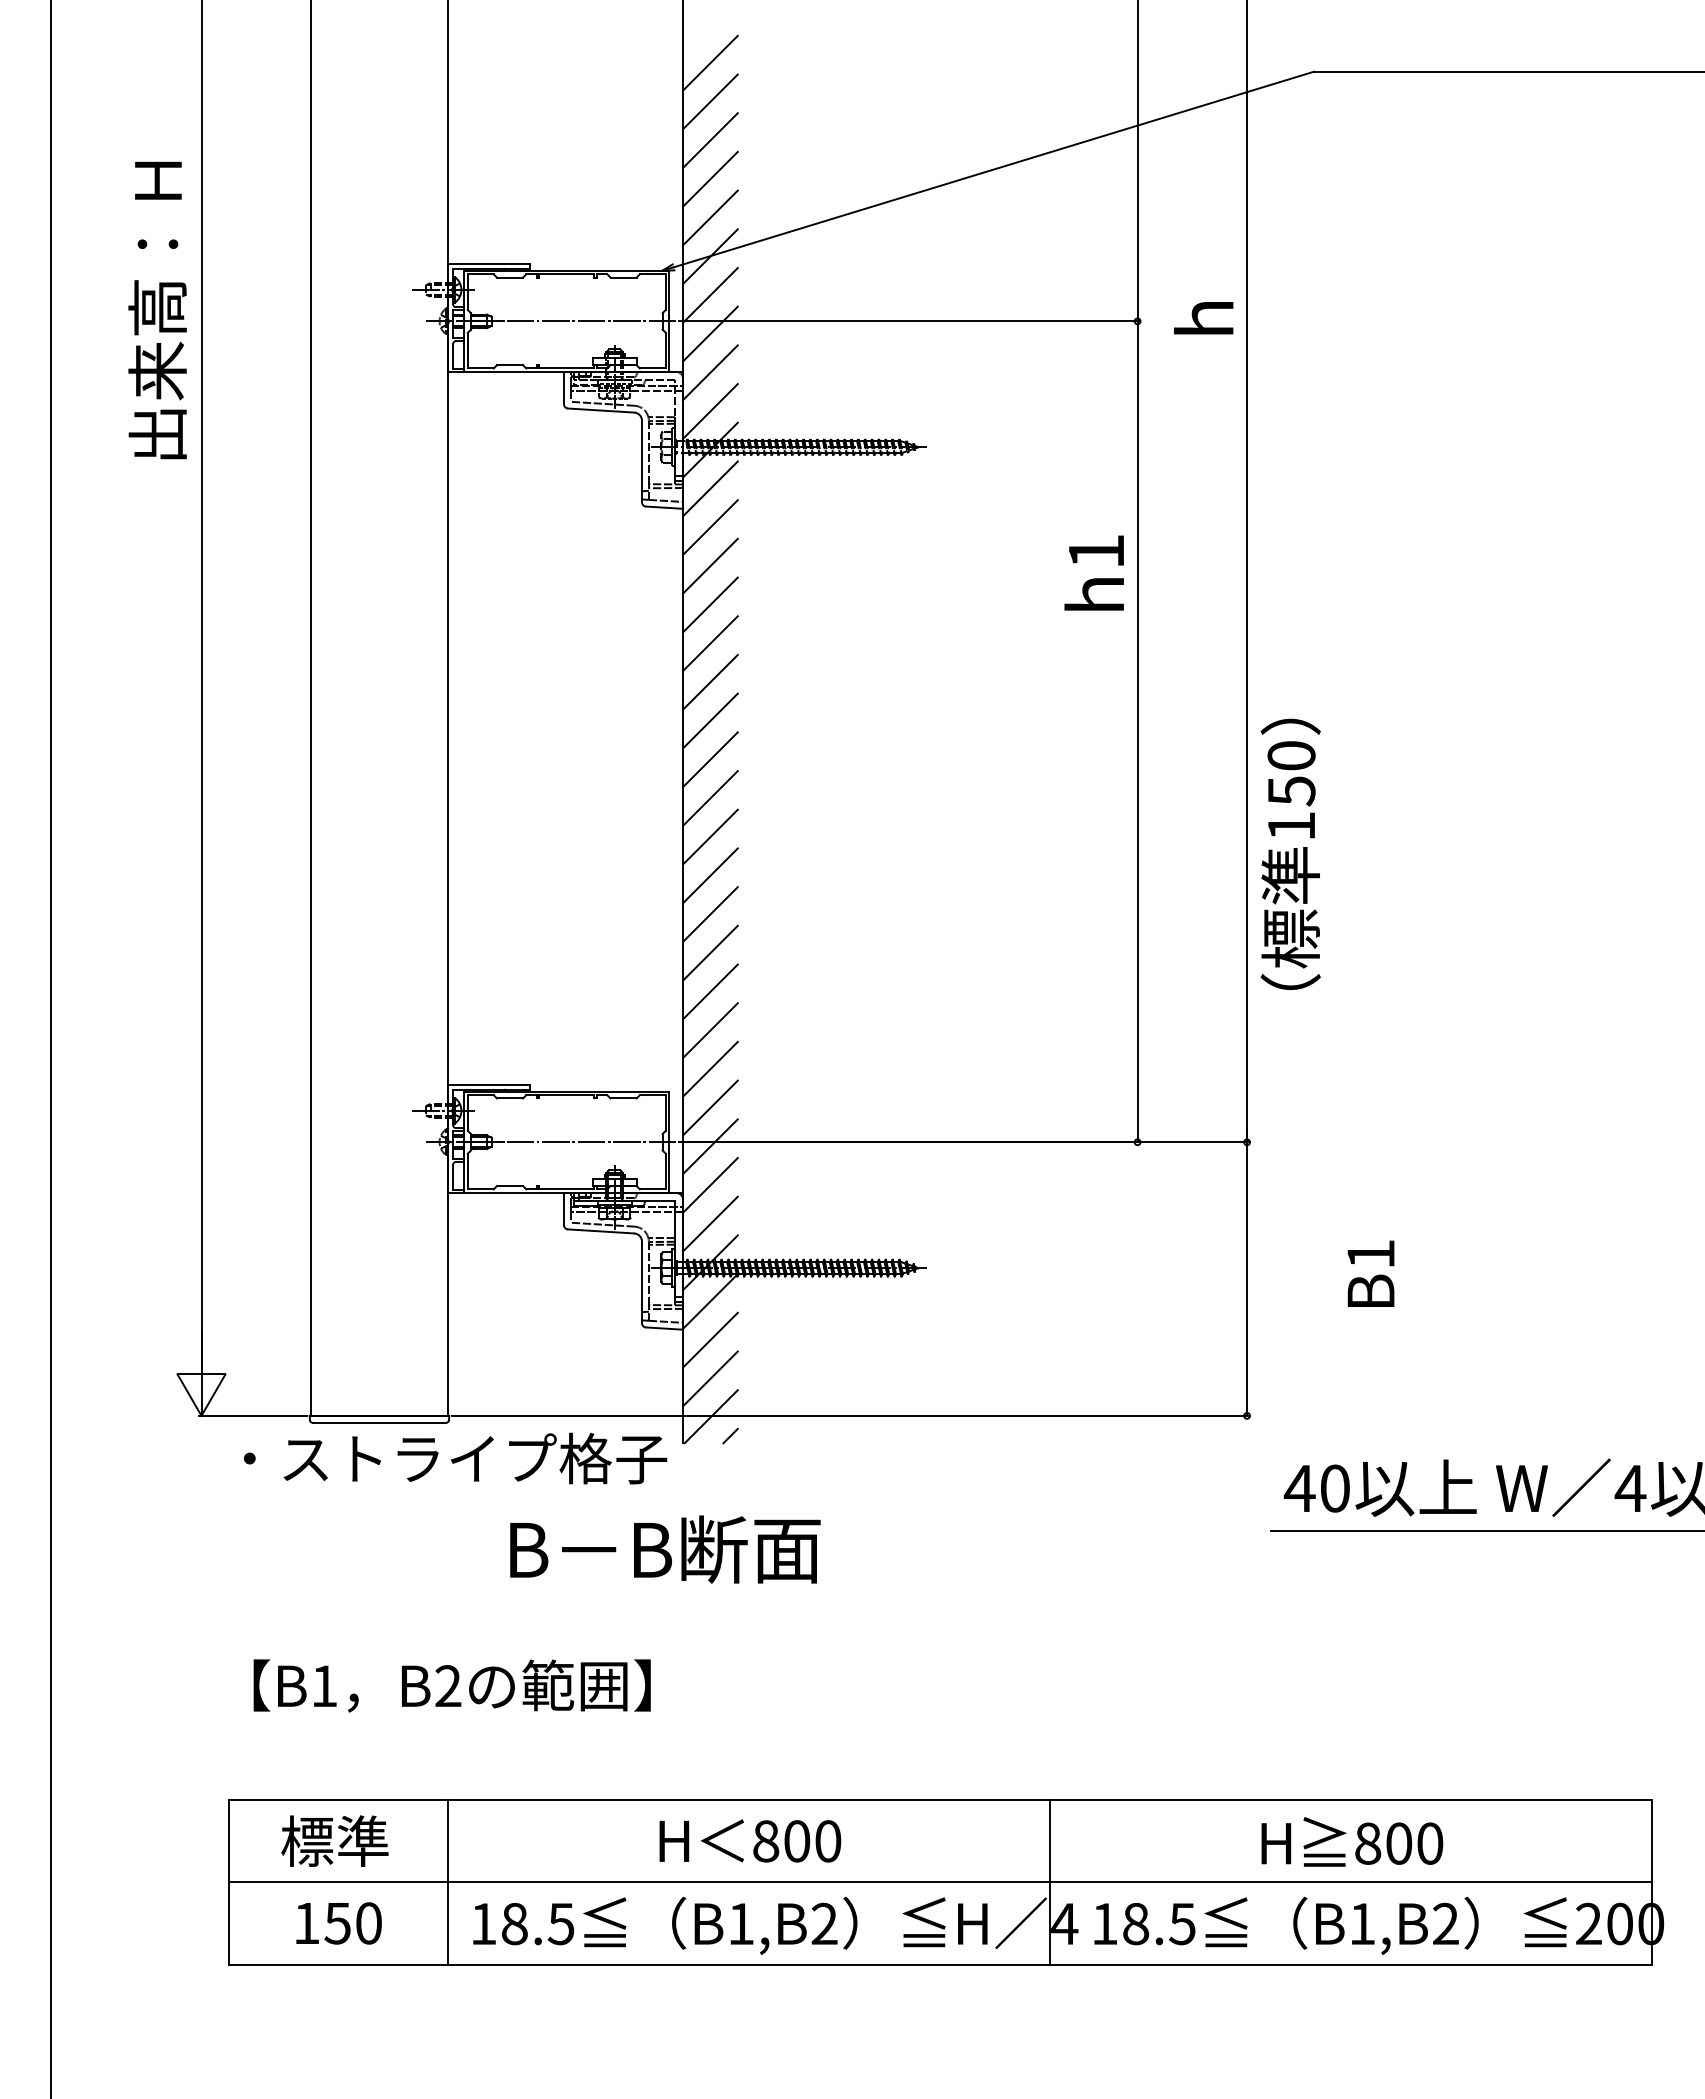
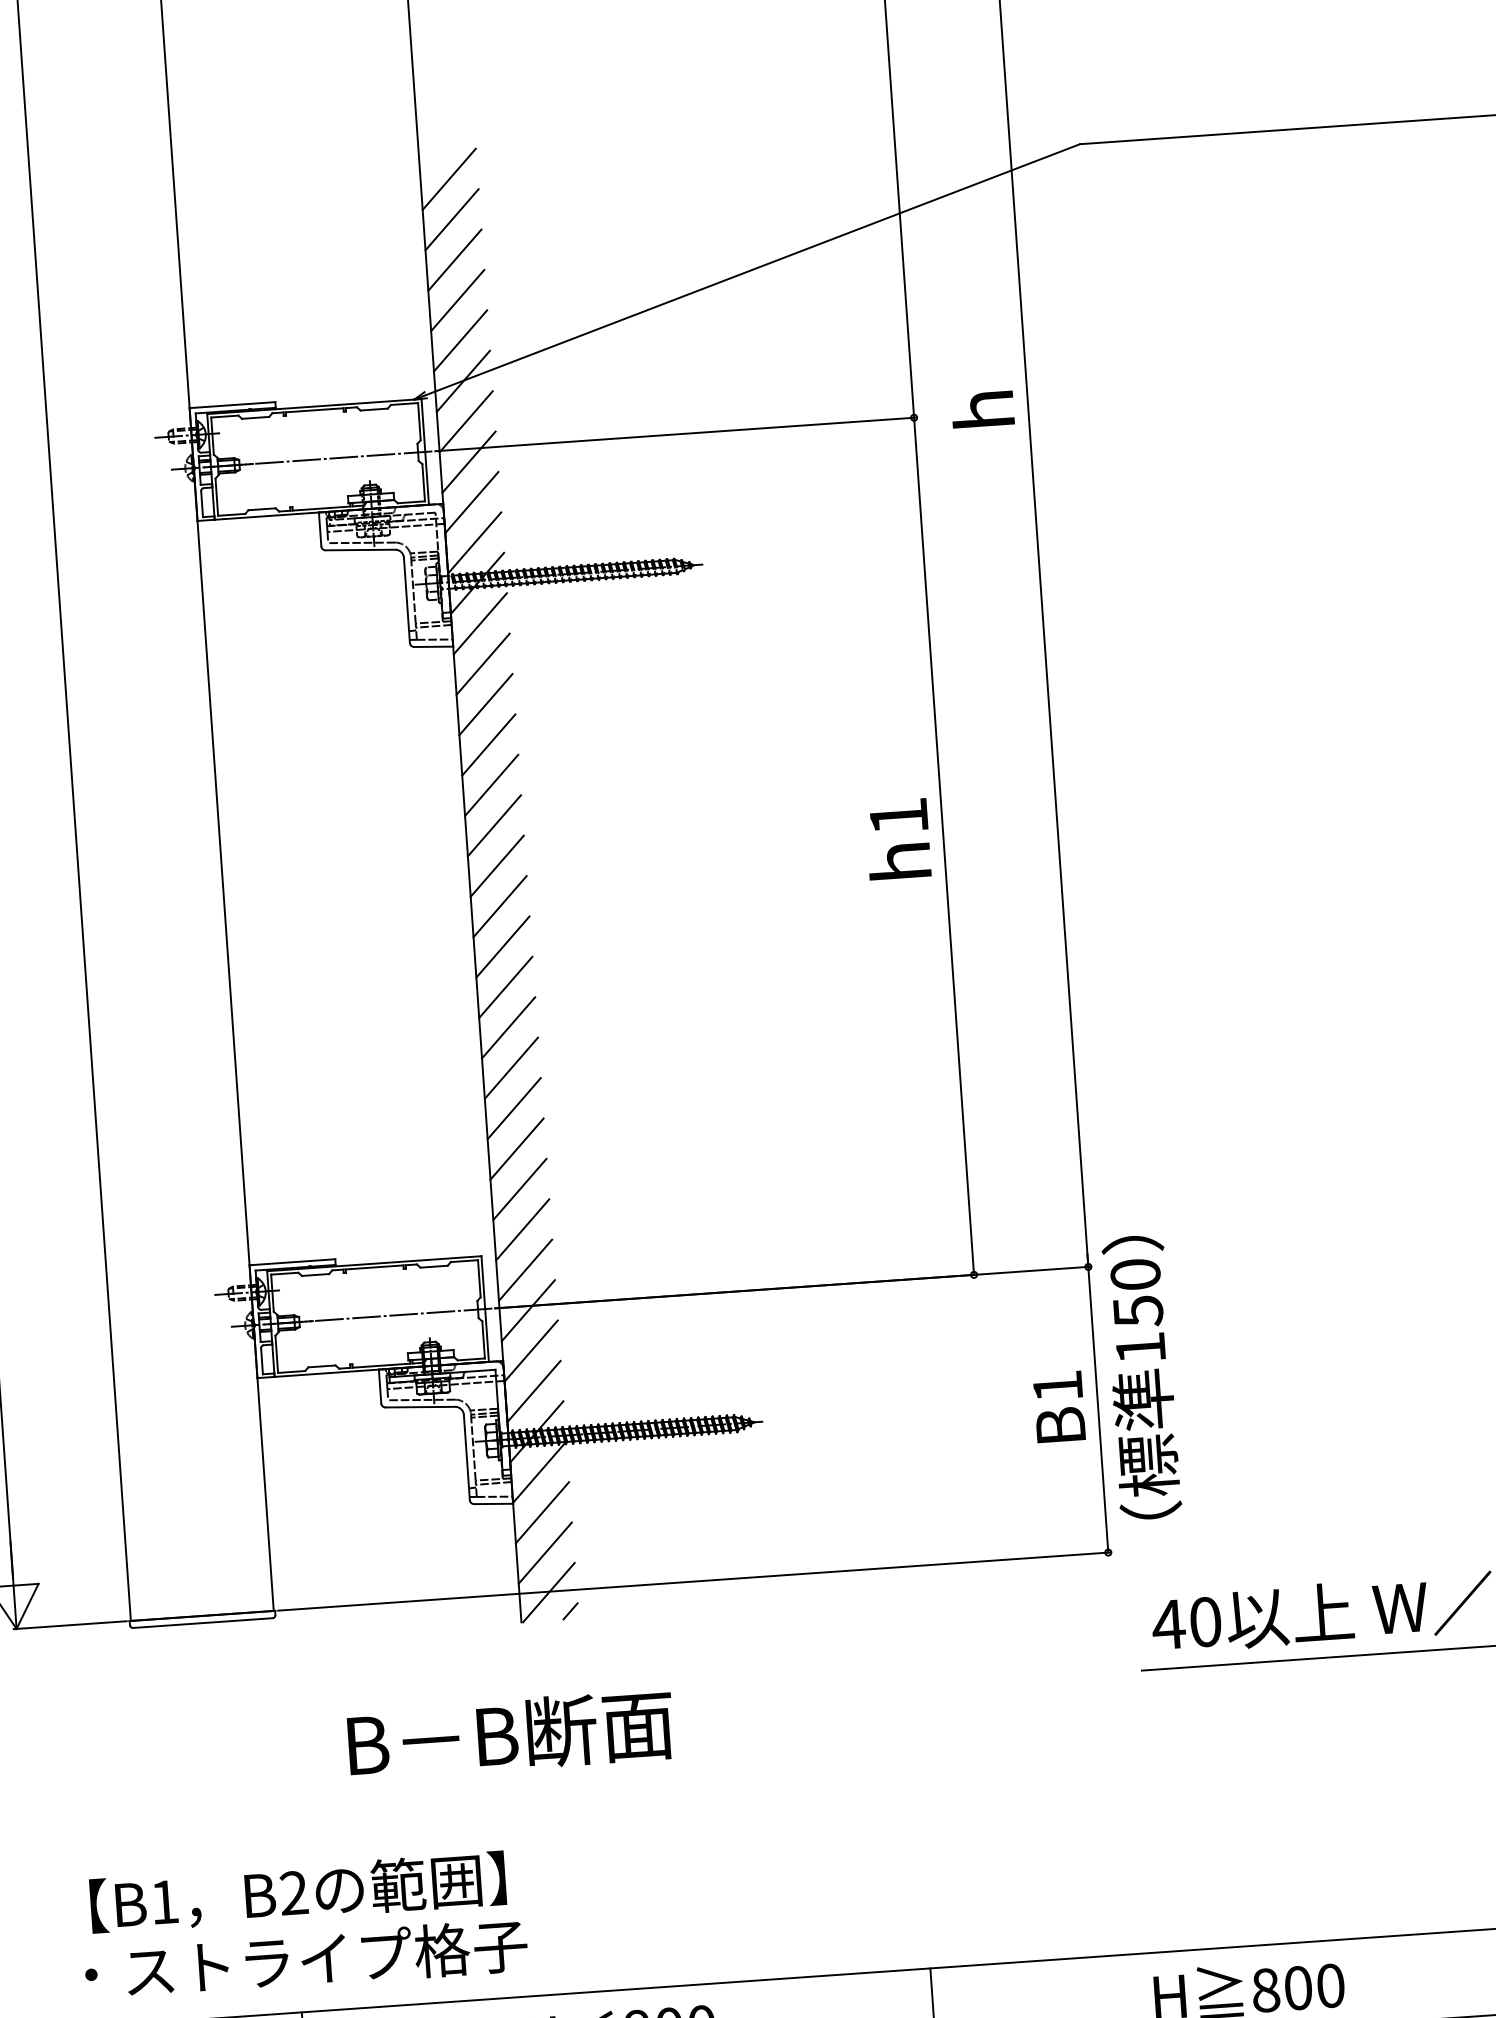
text: (1093, 572) -> (897, 838), moved
text: (1290, 853) -> (1141, 1376), moved
text: (1370, 1273) -> (1058, 1406), moved
text: (455, 1458) -> (306, 1959), moved

